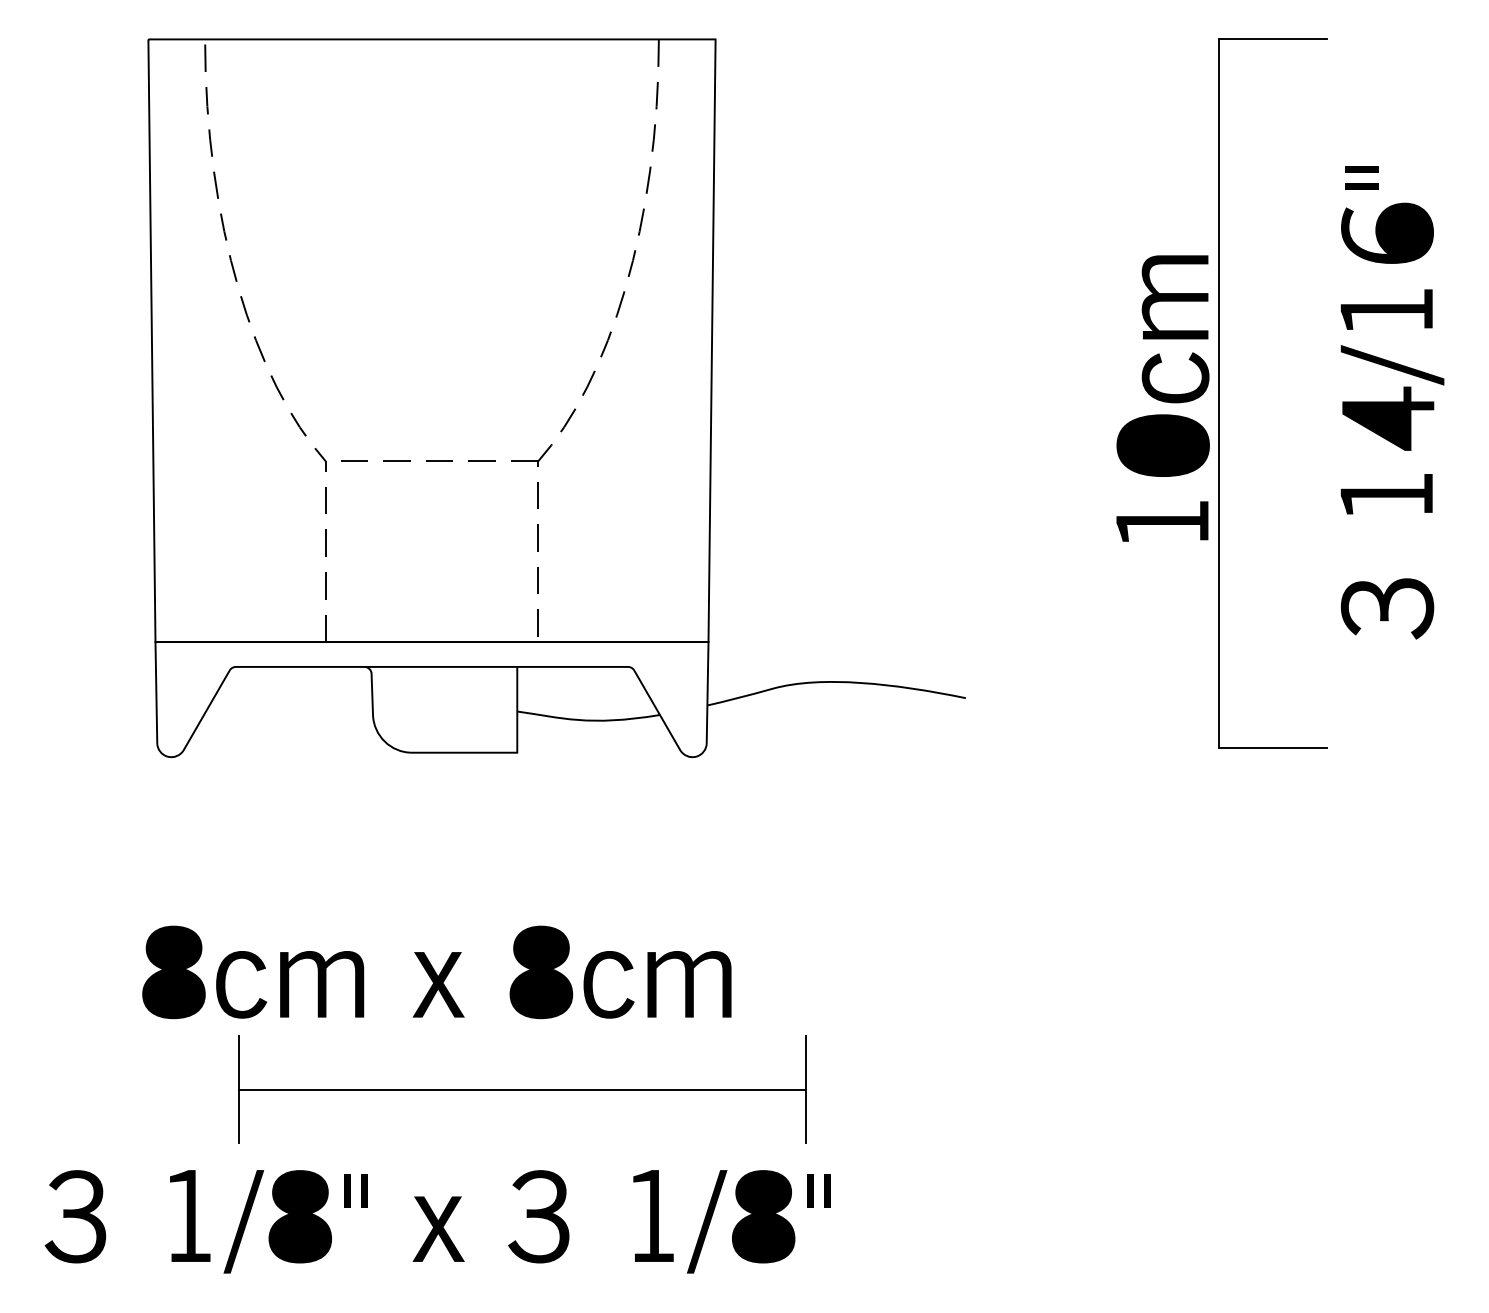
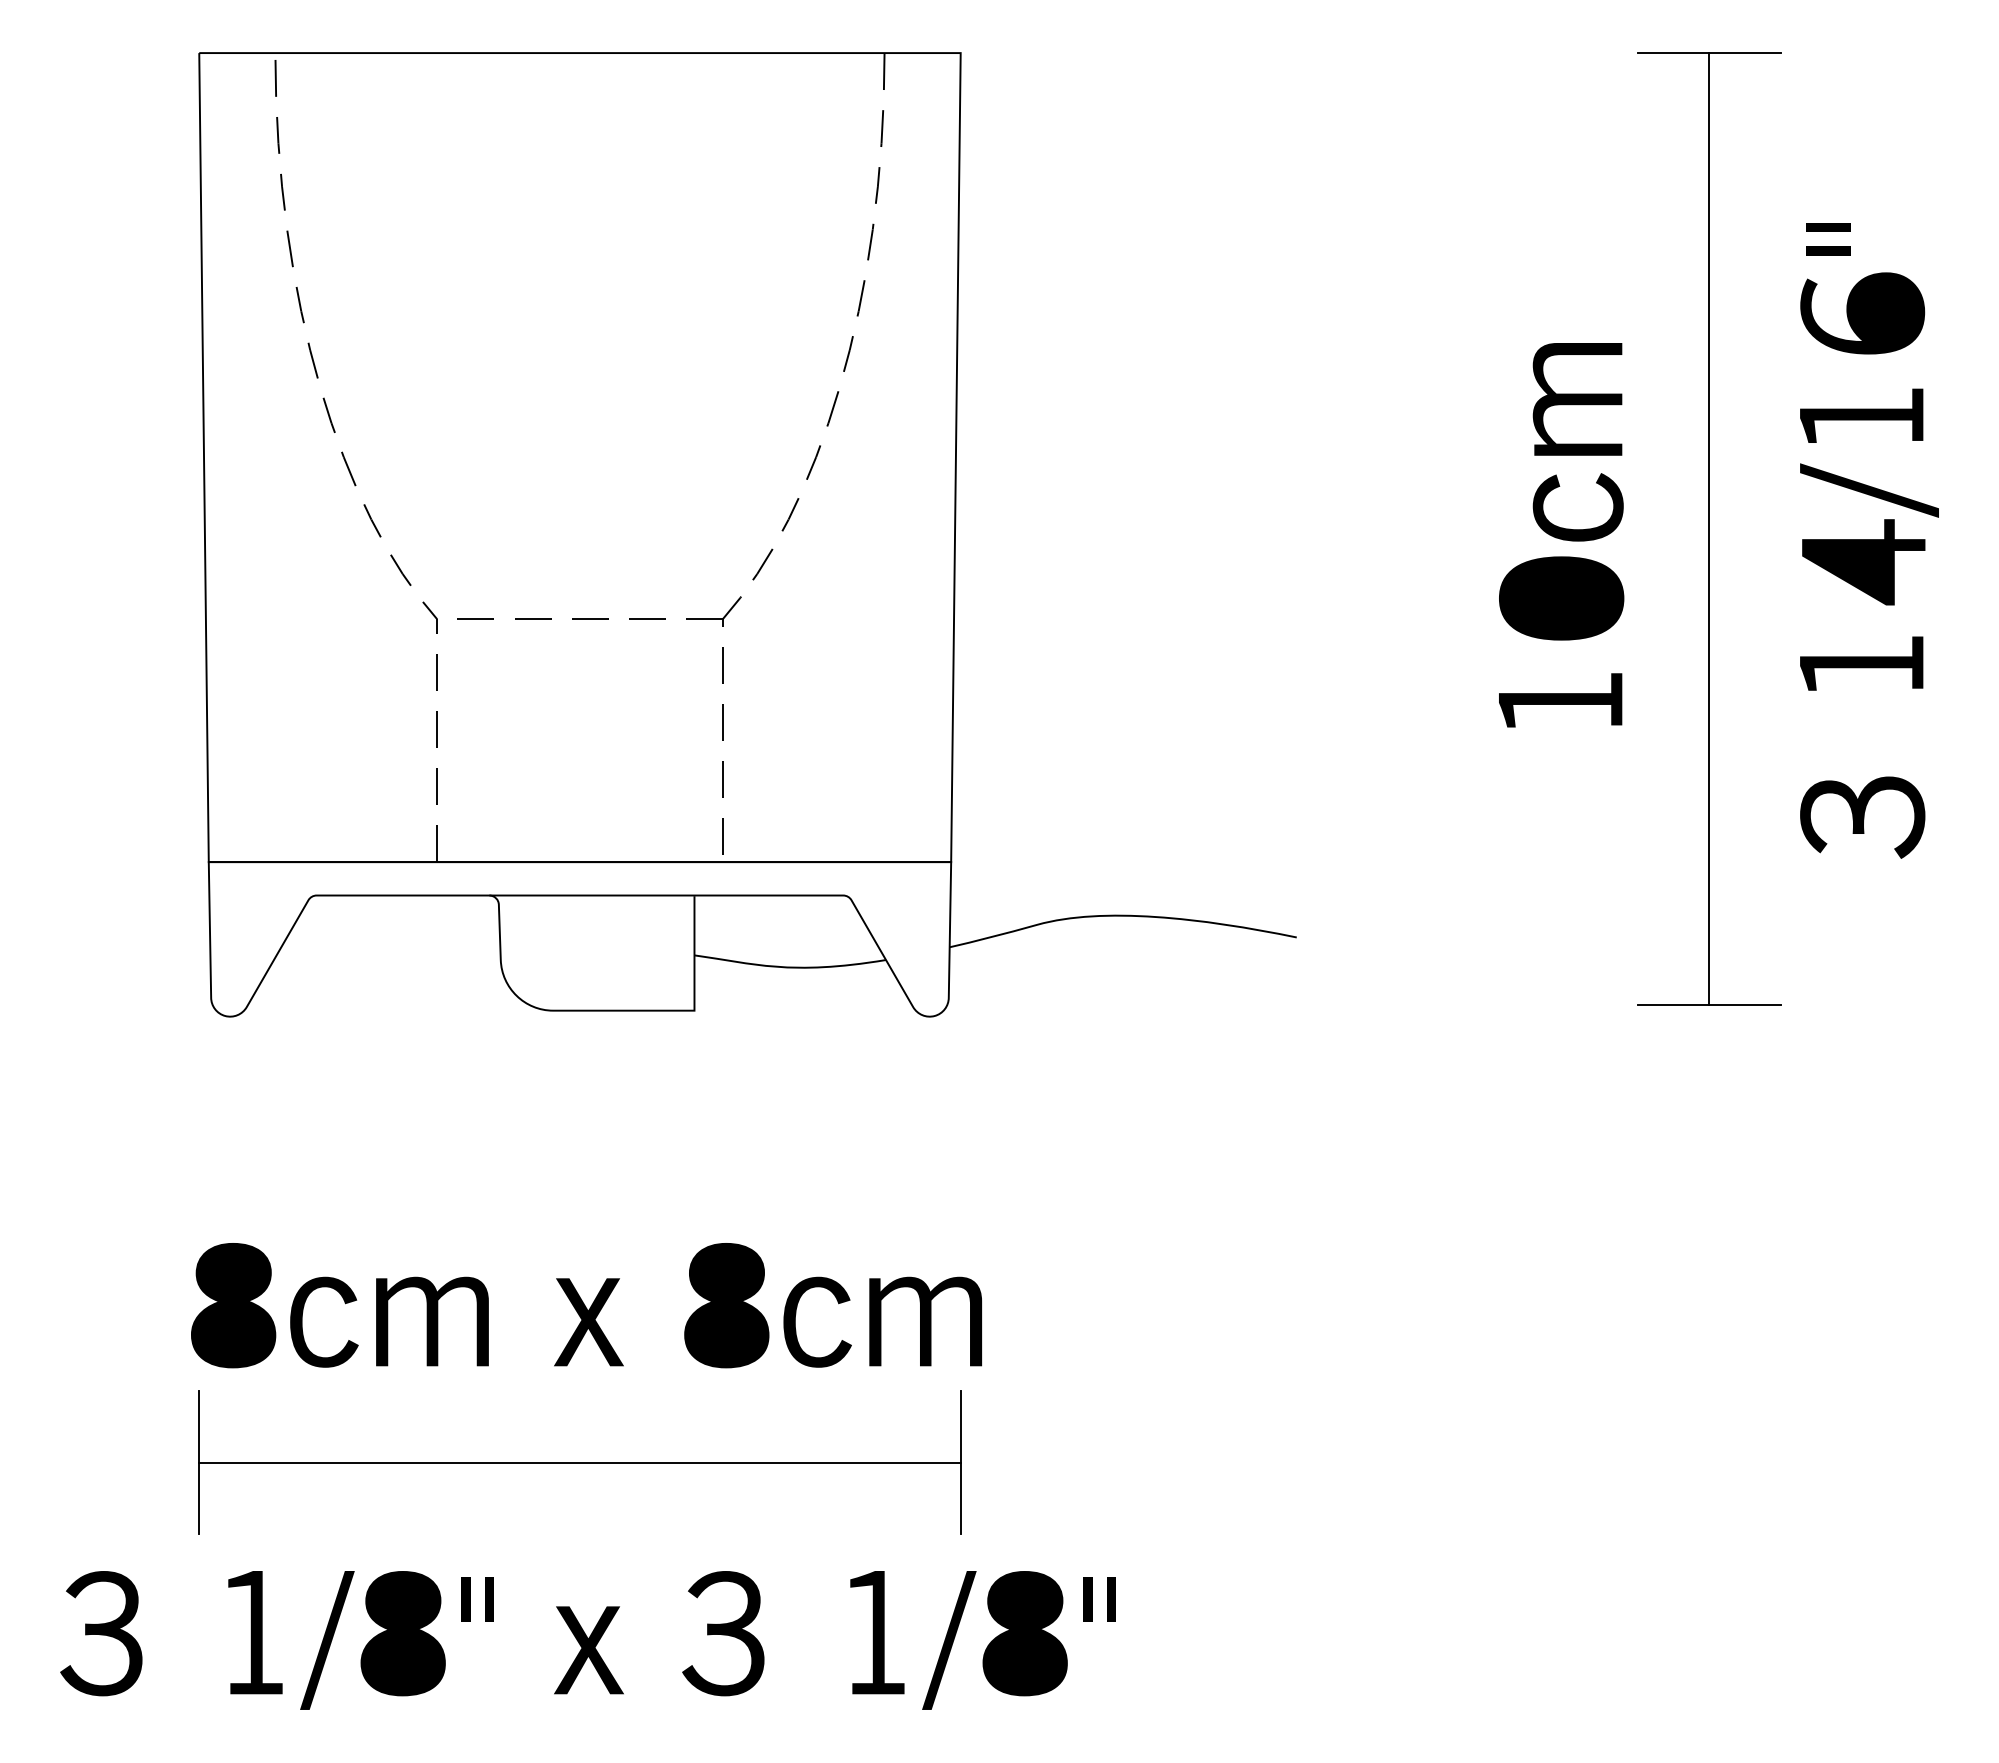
line: (1219, 393) -> (1709, 528), moved
part: (522, 1089) -> (579, 1462), moved

